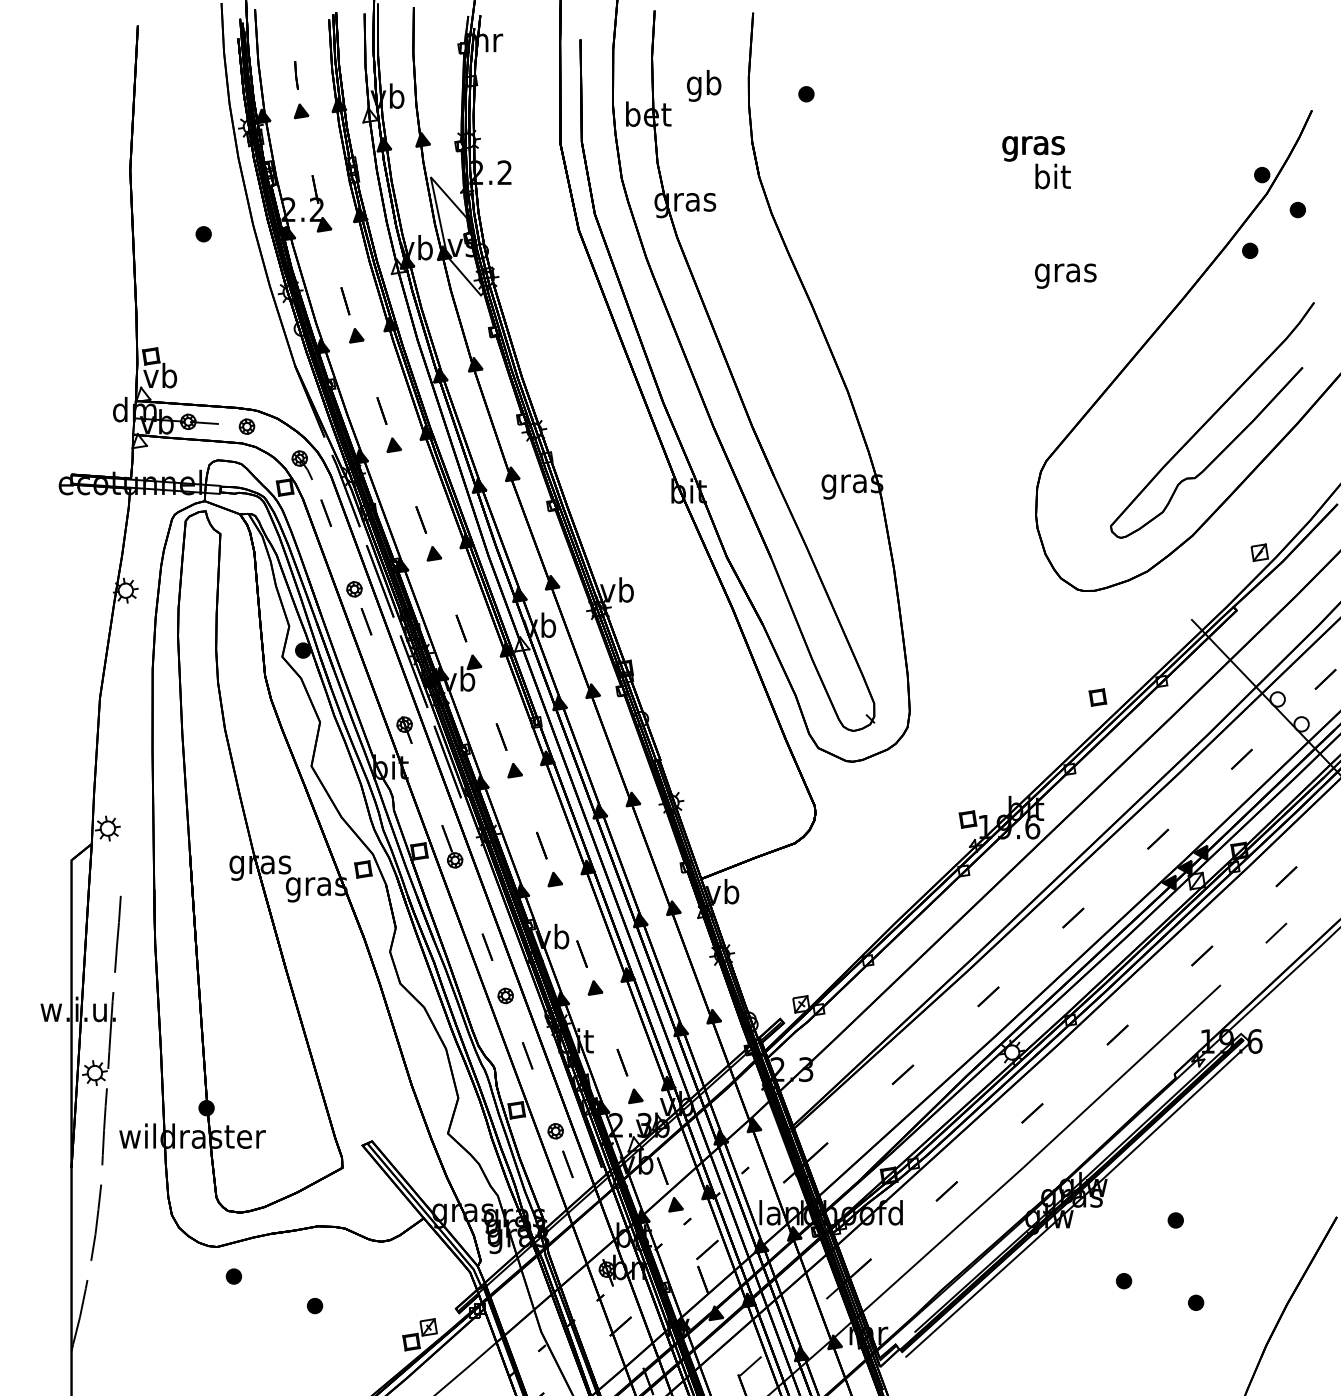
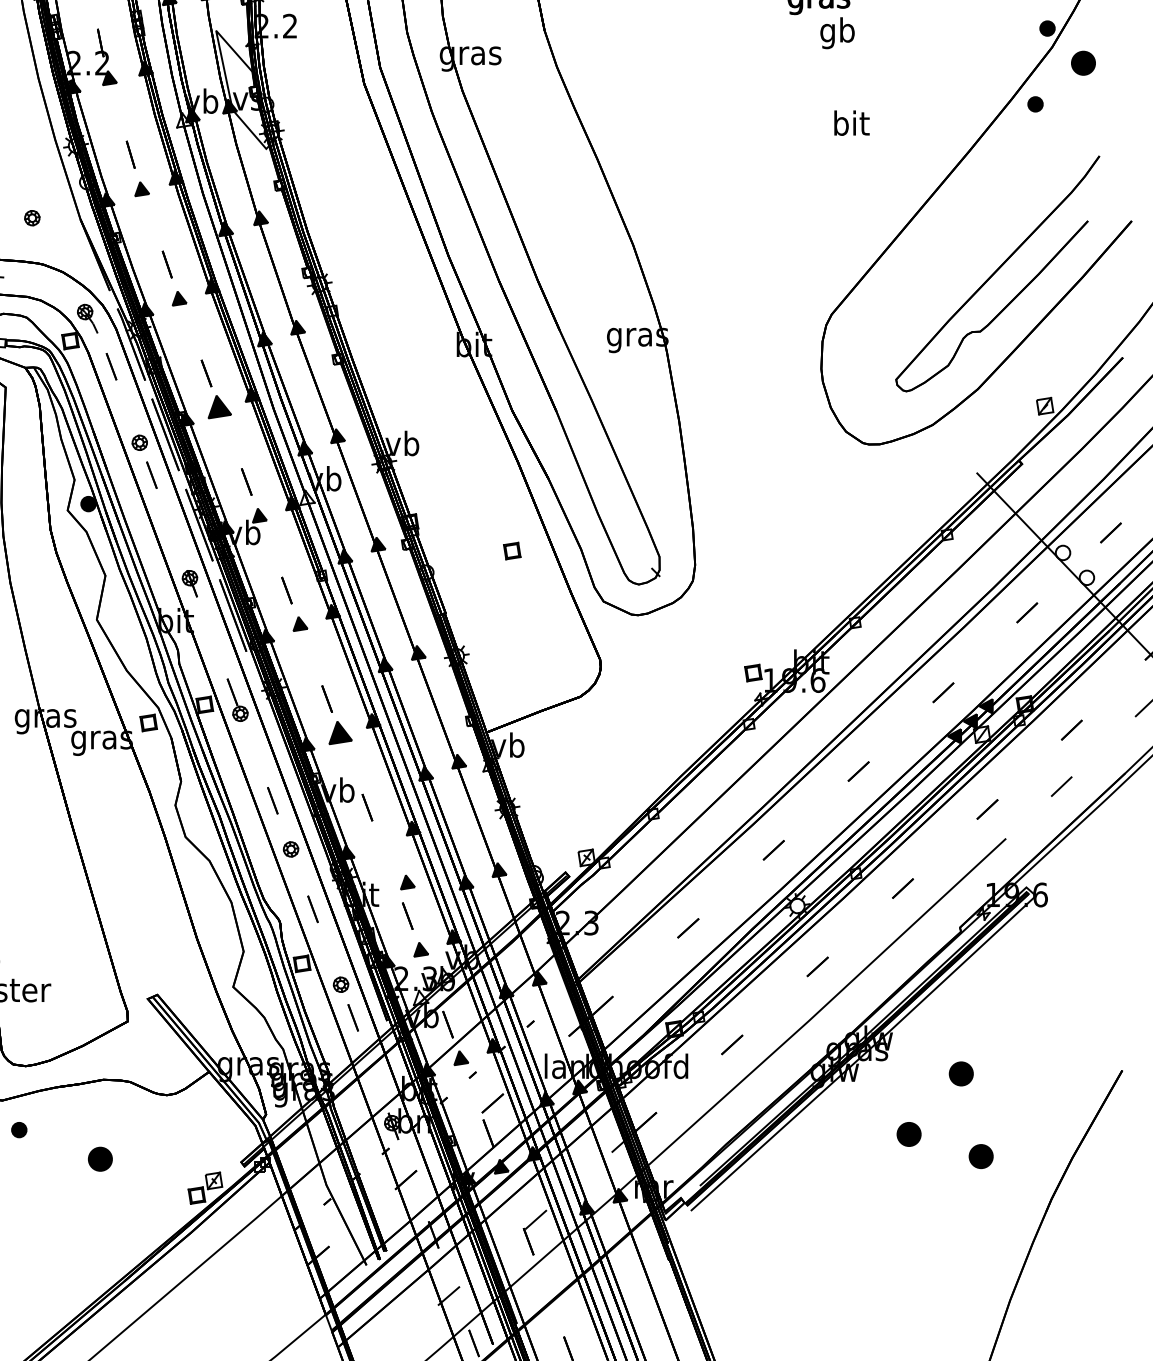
text: (1052, 179) -> (837, 33), bit -> gb
part: (1297, 210) -> (1082, 64), size x1.6
text: (1065, 272) -> (850, 126), gras -> bit
part: (246, 426) -> (31, 218), moved
part: (434, 553) -> (219, 407), size x1.6
part: (1097, 697) -> (511, 551), moved
part: (555, 879) -> (340, 733), size x1.6
part: (595, 987) -> (407, 882), moved
part: (1175, 1220) -> (960, 1074), size x1.6
part: (1124, 1281) -> (909, 1135), size x1.6
part: (1196, 1302) -> (981, 1156), size x1.6
part: (314, 1306) -> (99, 1160), size x1.6

